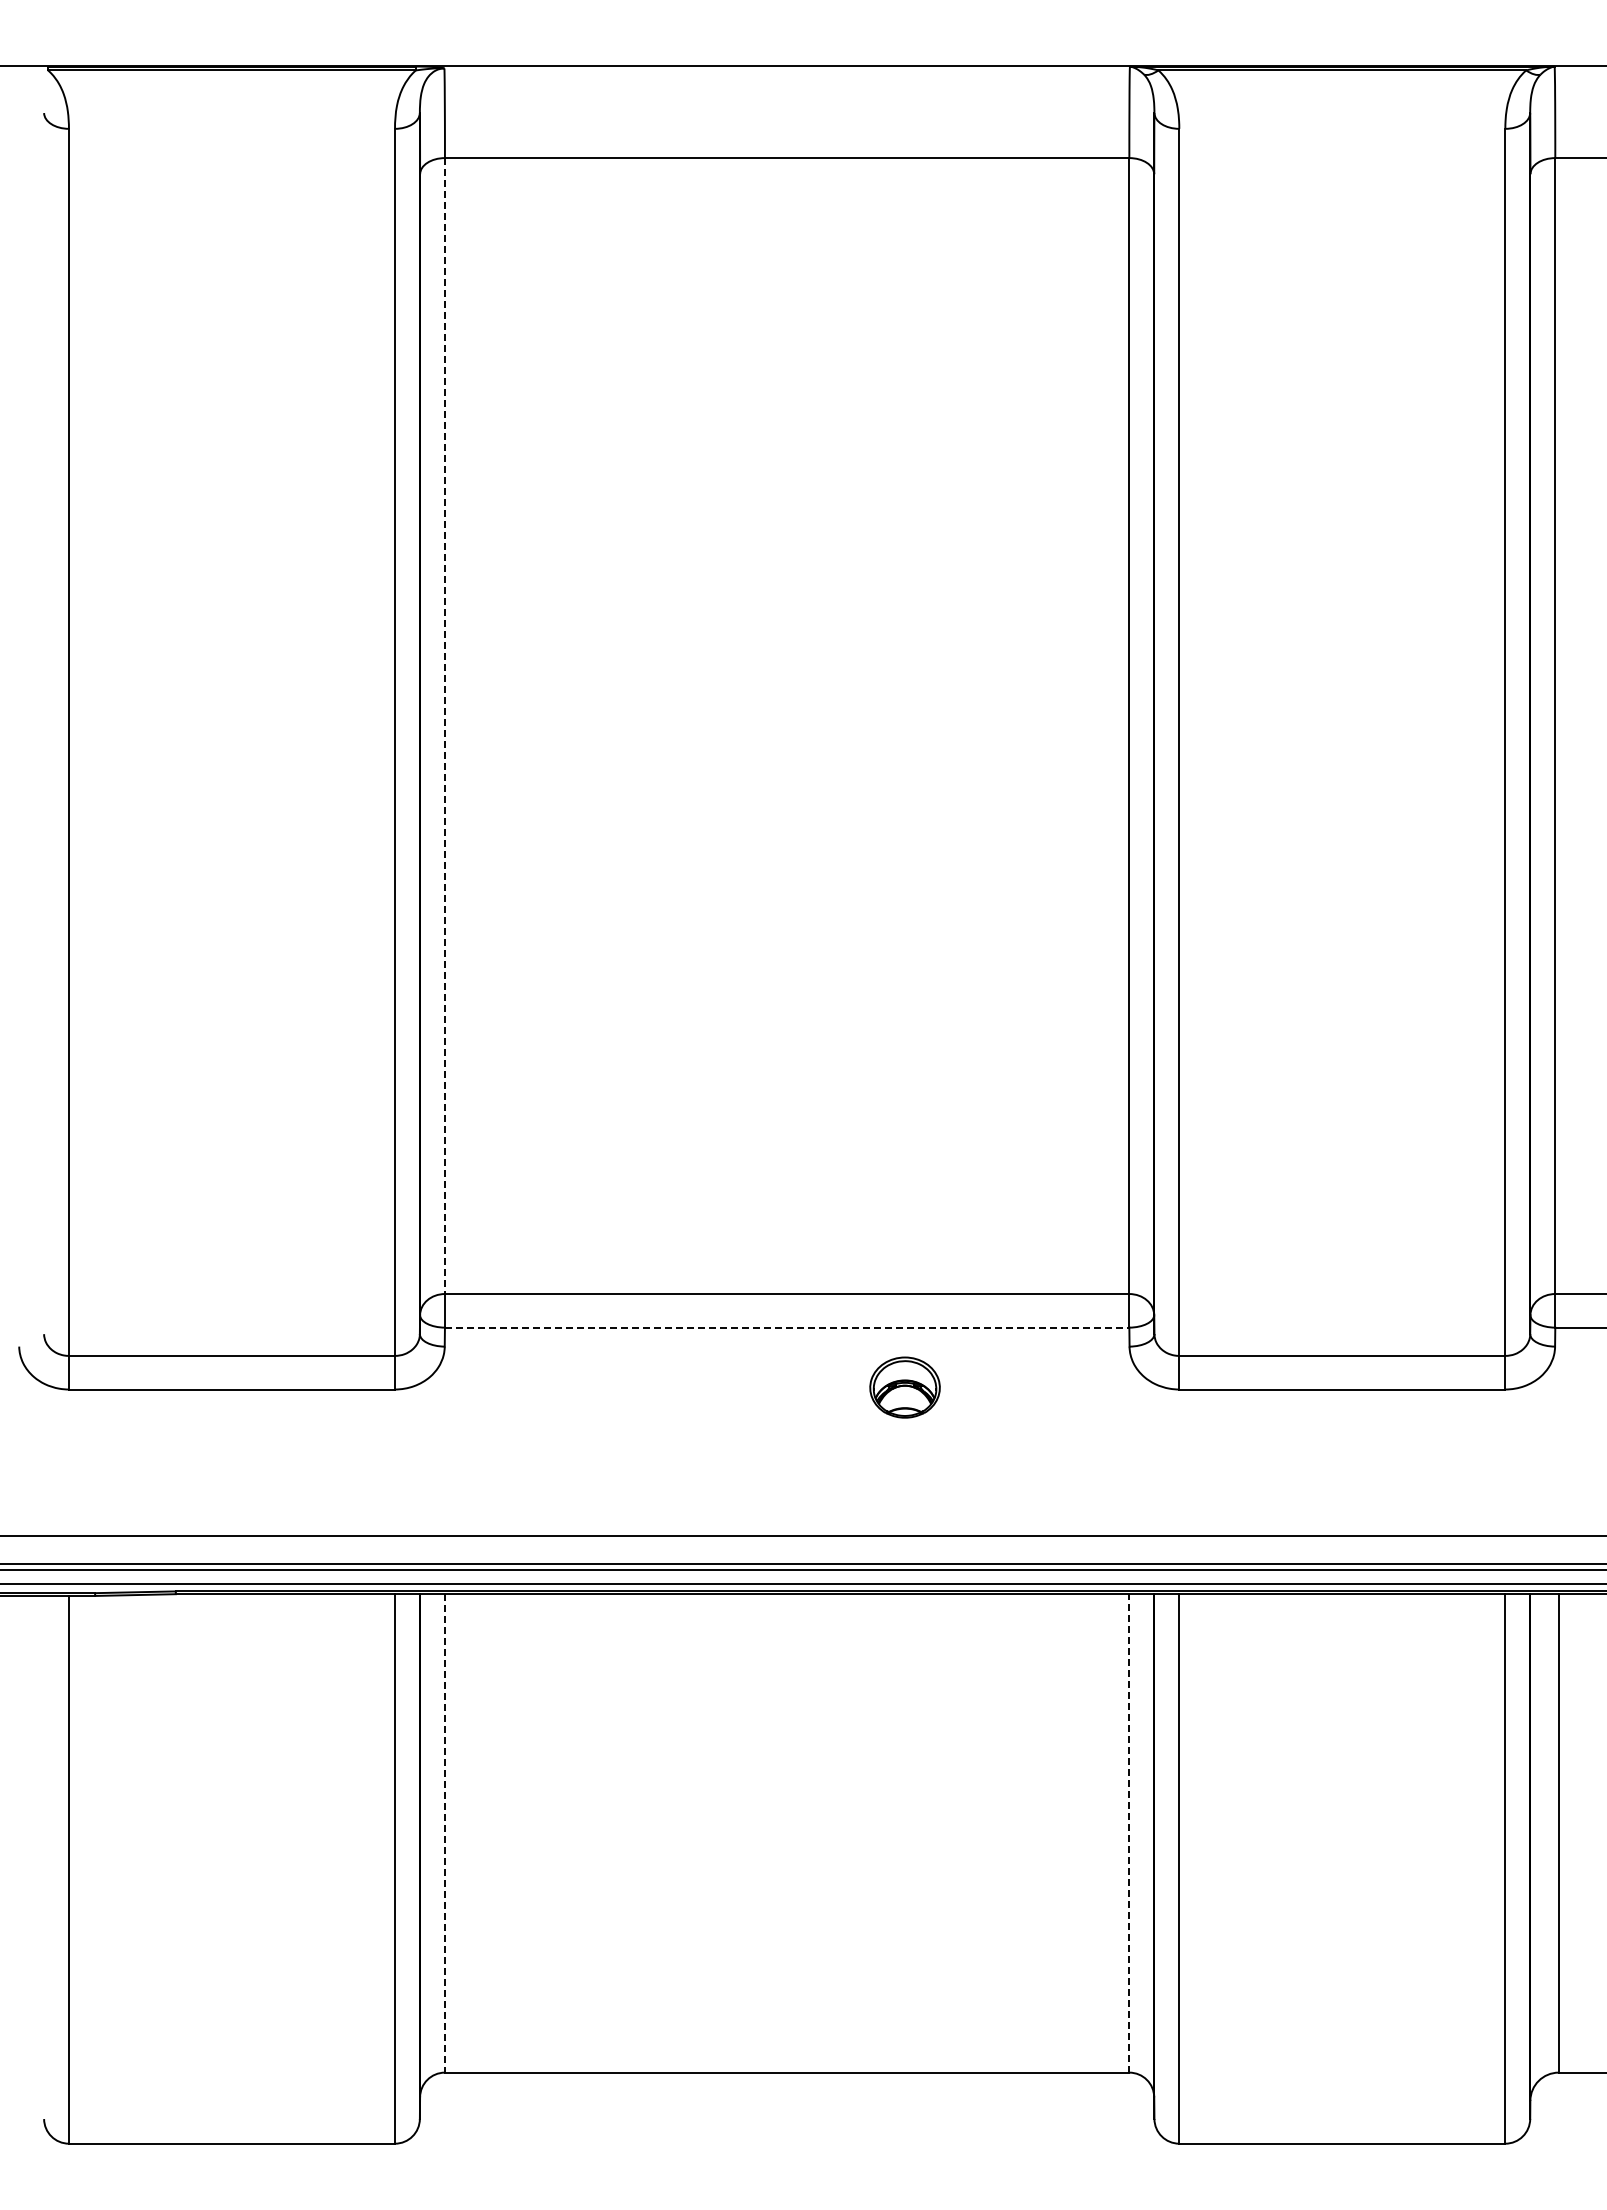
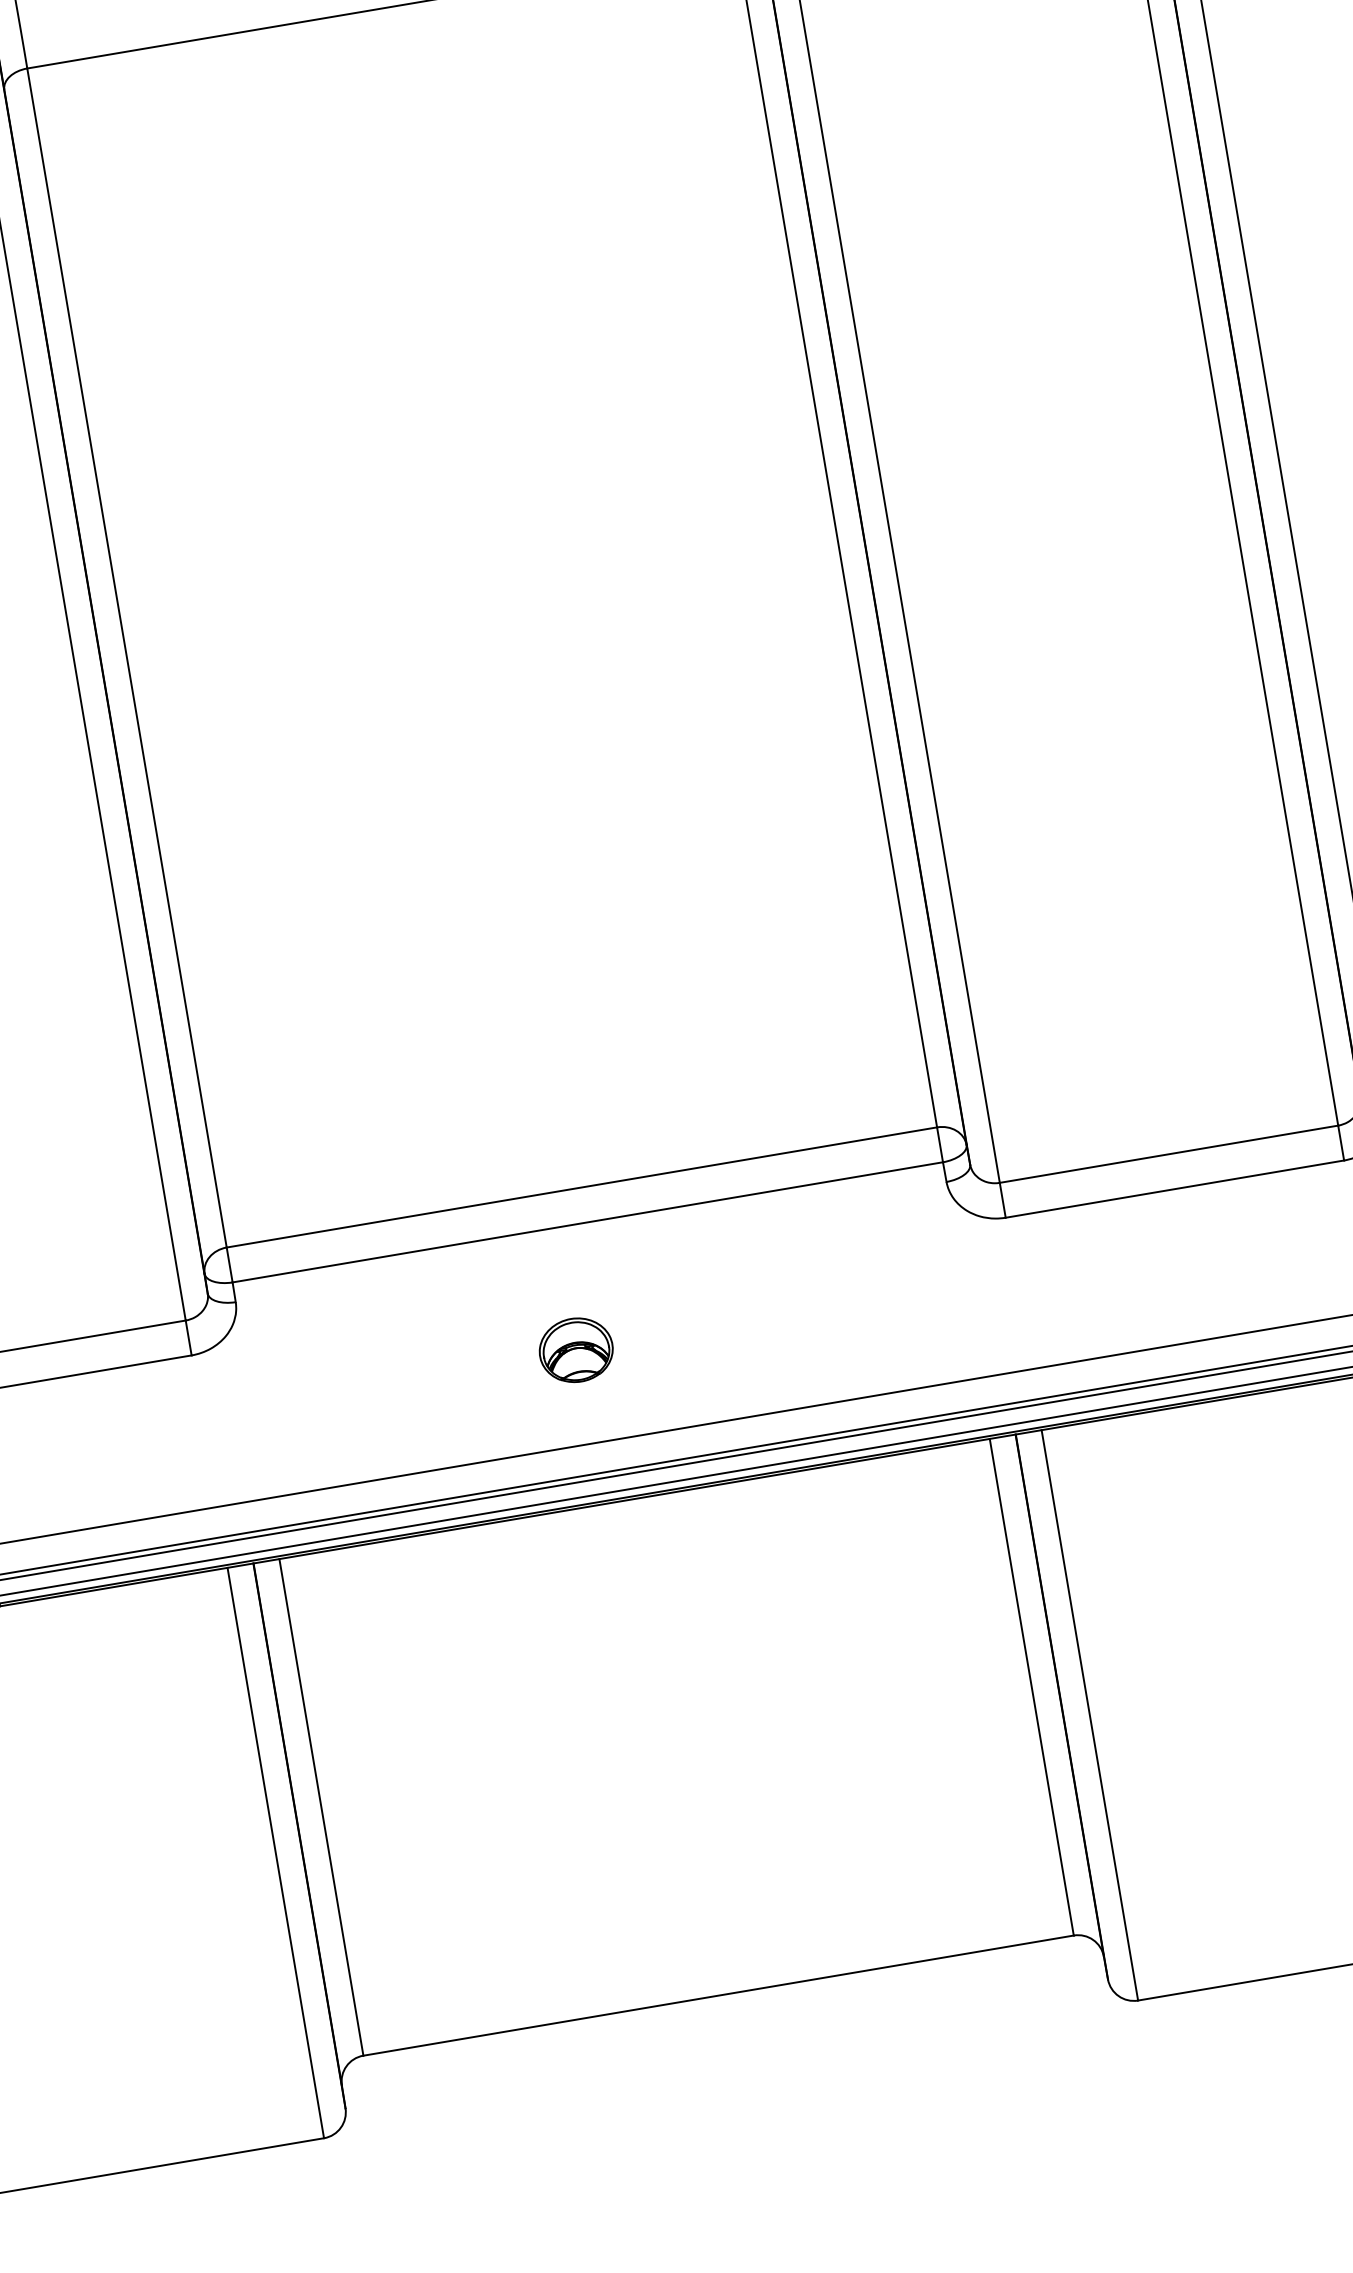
line: (444, 726) -> (126, 658), dashed -> solid
line: (787, 1327) -> (588, 1222), dashed -> solid
part: (904, 1387) -> (575, 1350), moved
line: (1129, 1832) -> (1031, 1686), dashed -> solid
line: (444, 1833) -> (320, 1807), dashed -> solid

